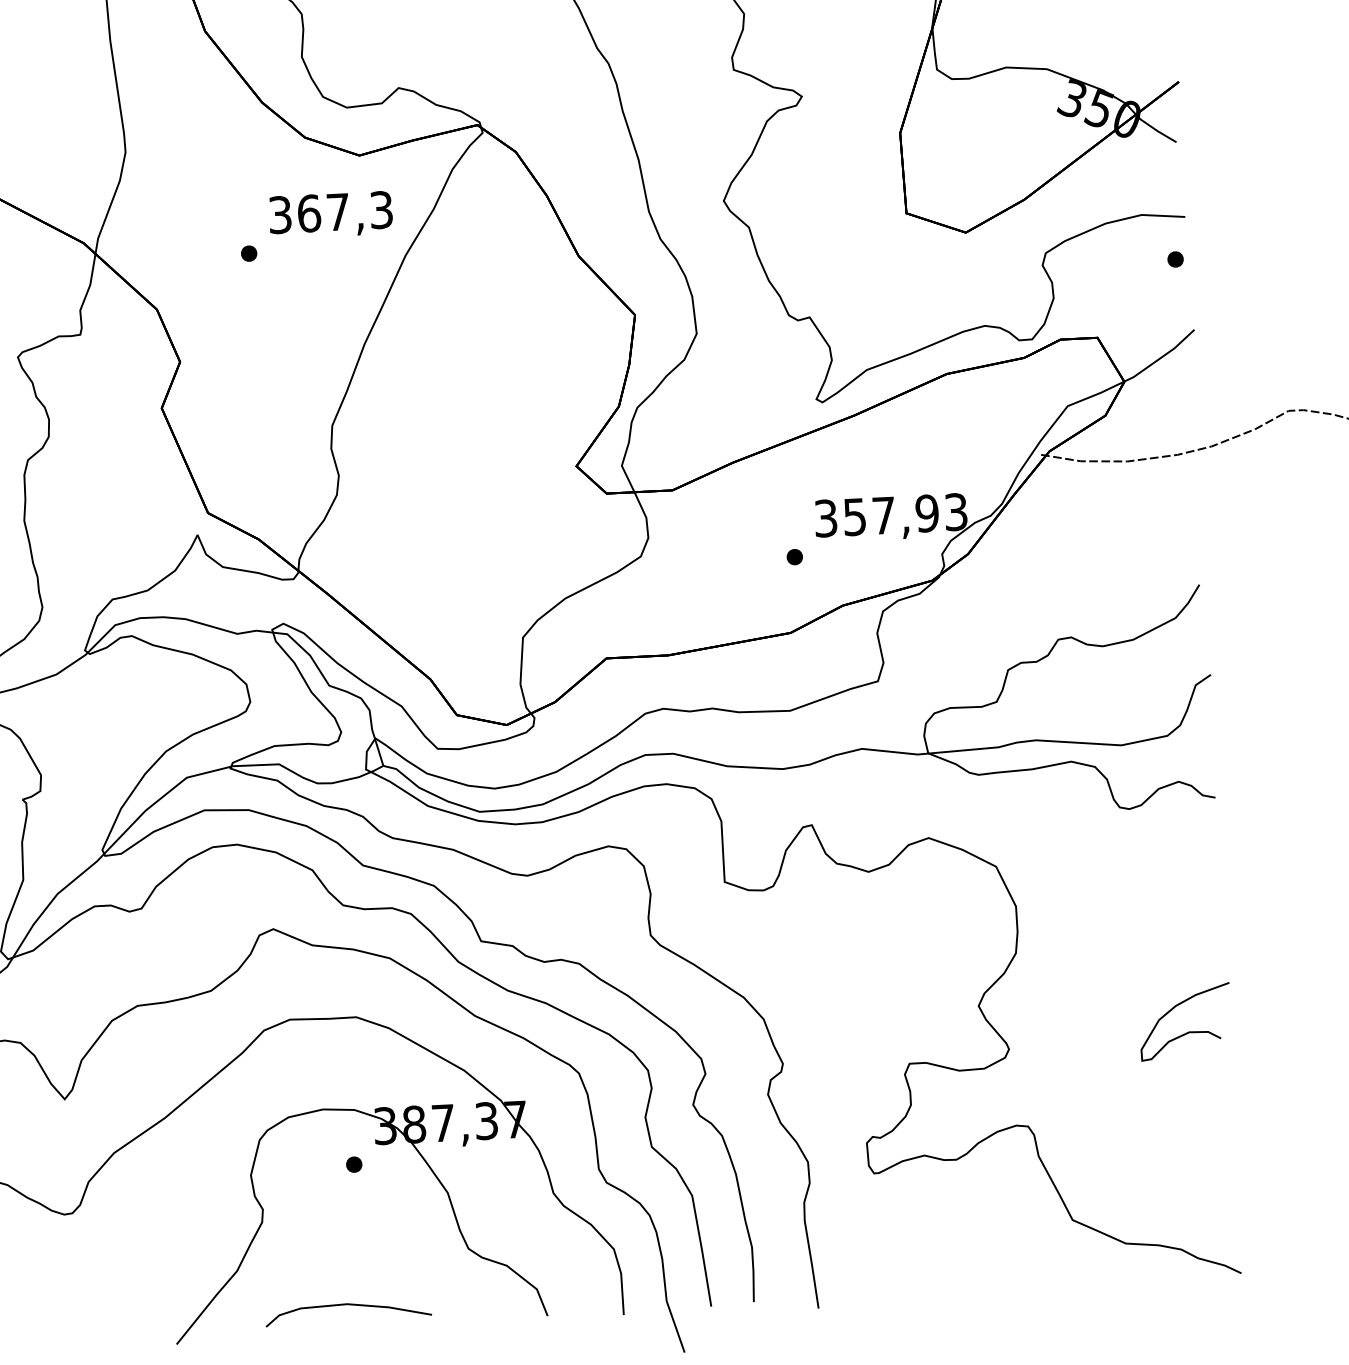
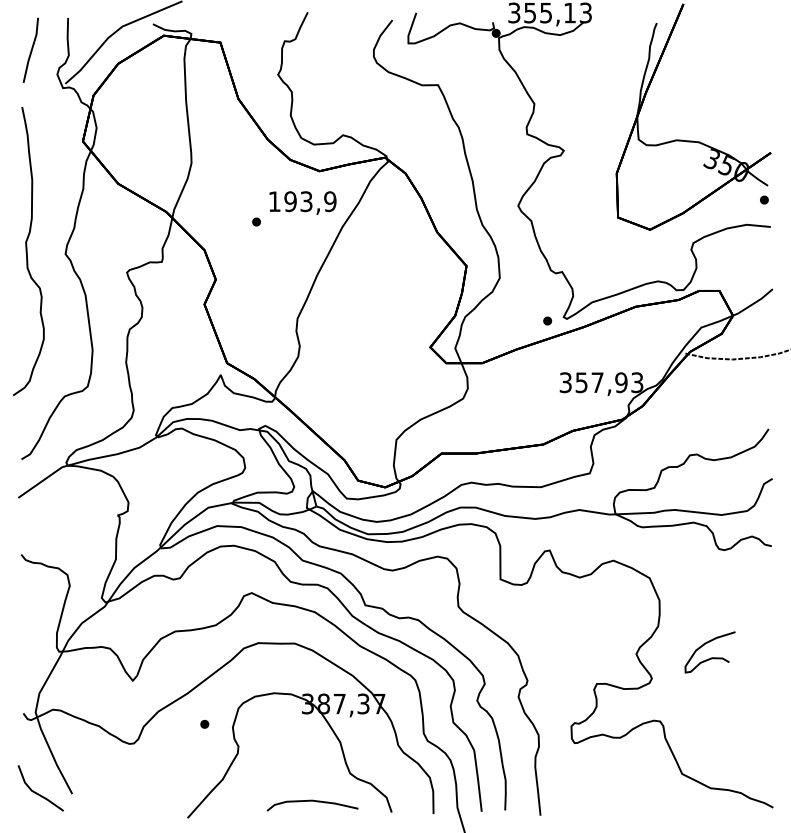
text: (330, 212) -> (302, 201), 367,3 -> 193,9
part: (1175, 258) -> (764, 199), moved
part: (794, 556) -> (547, 320), moved
curve: (1186, 1031) -> (710, 657), moved
part: (353, 1164) -> (204, 724), moved
curve: (347, 1305) -> (312, 801), moved

